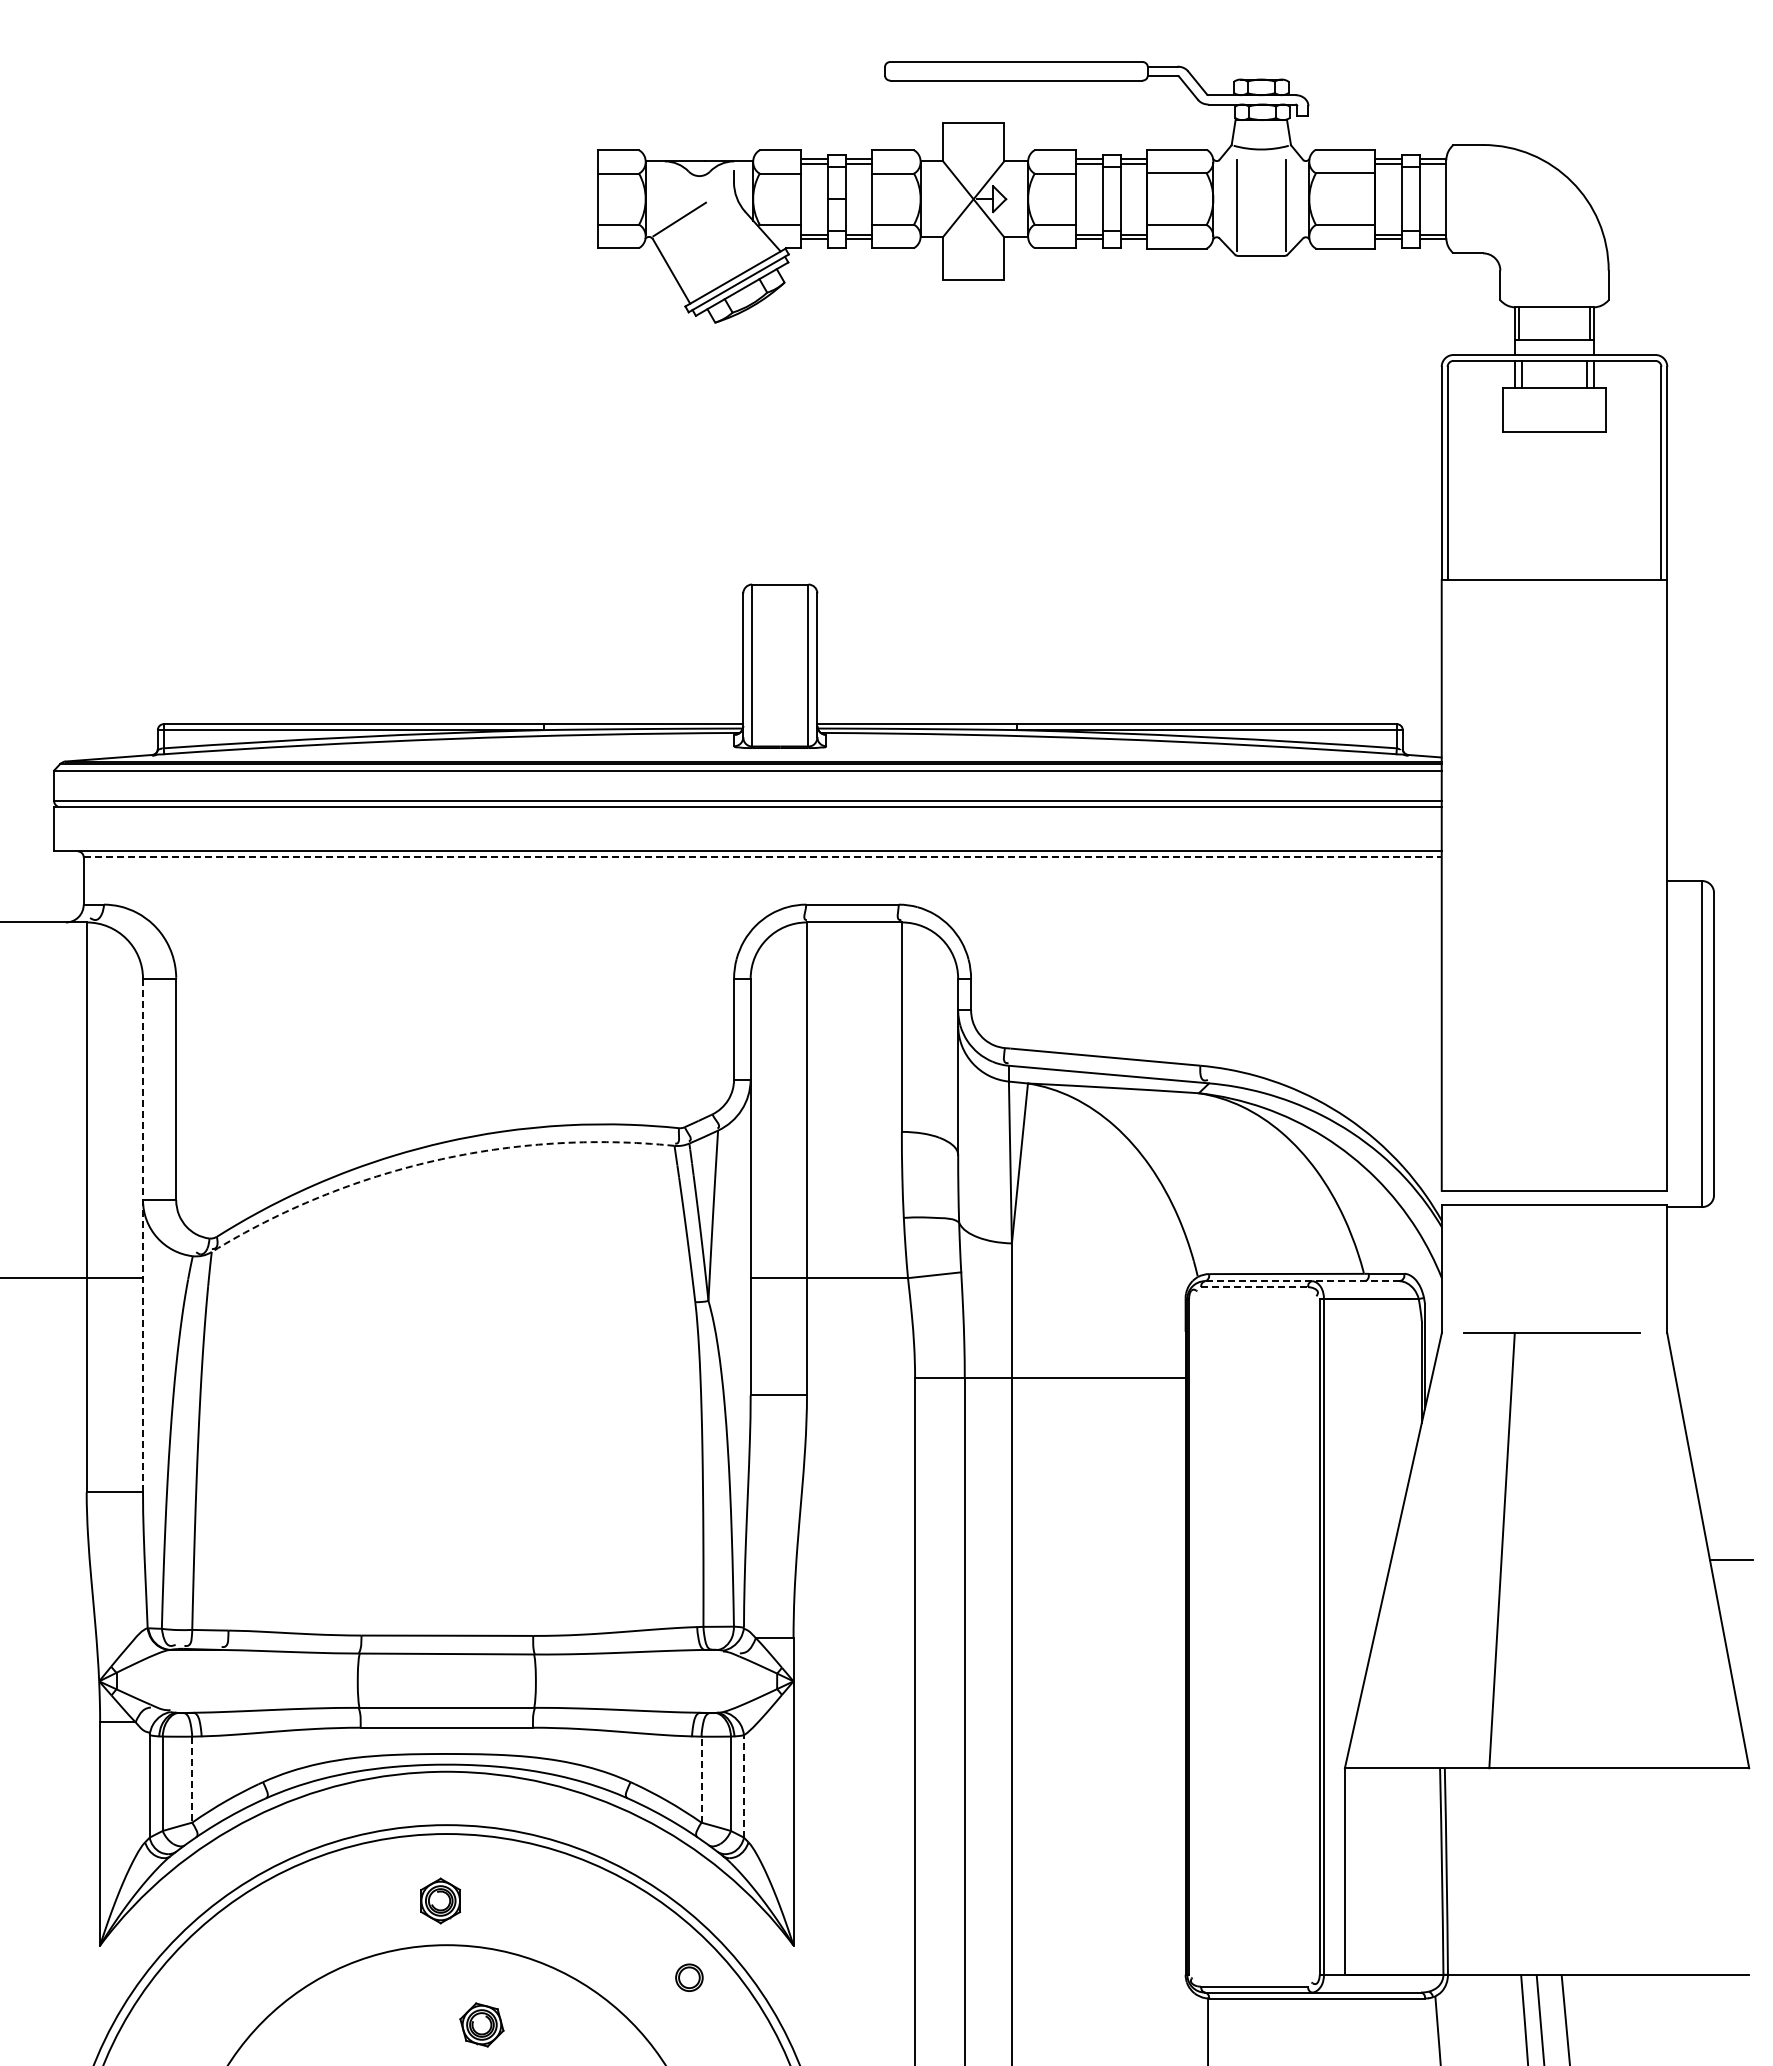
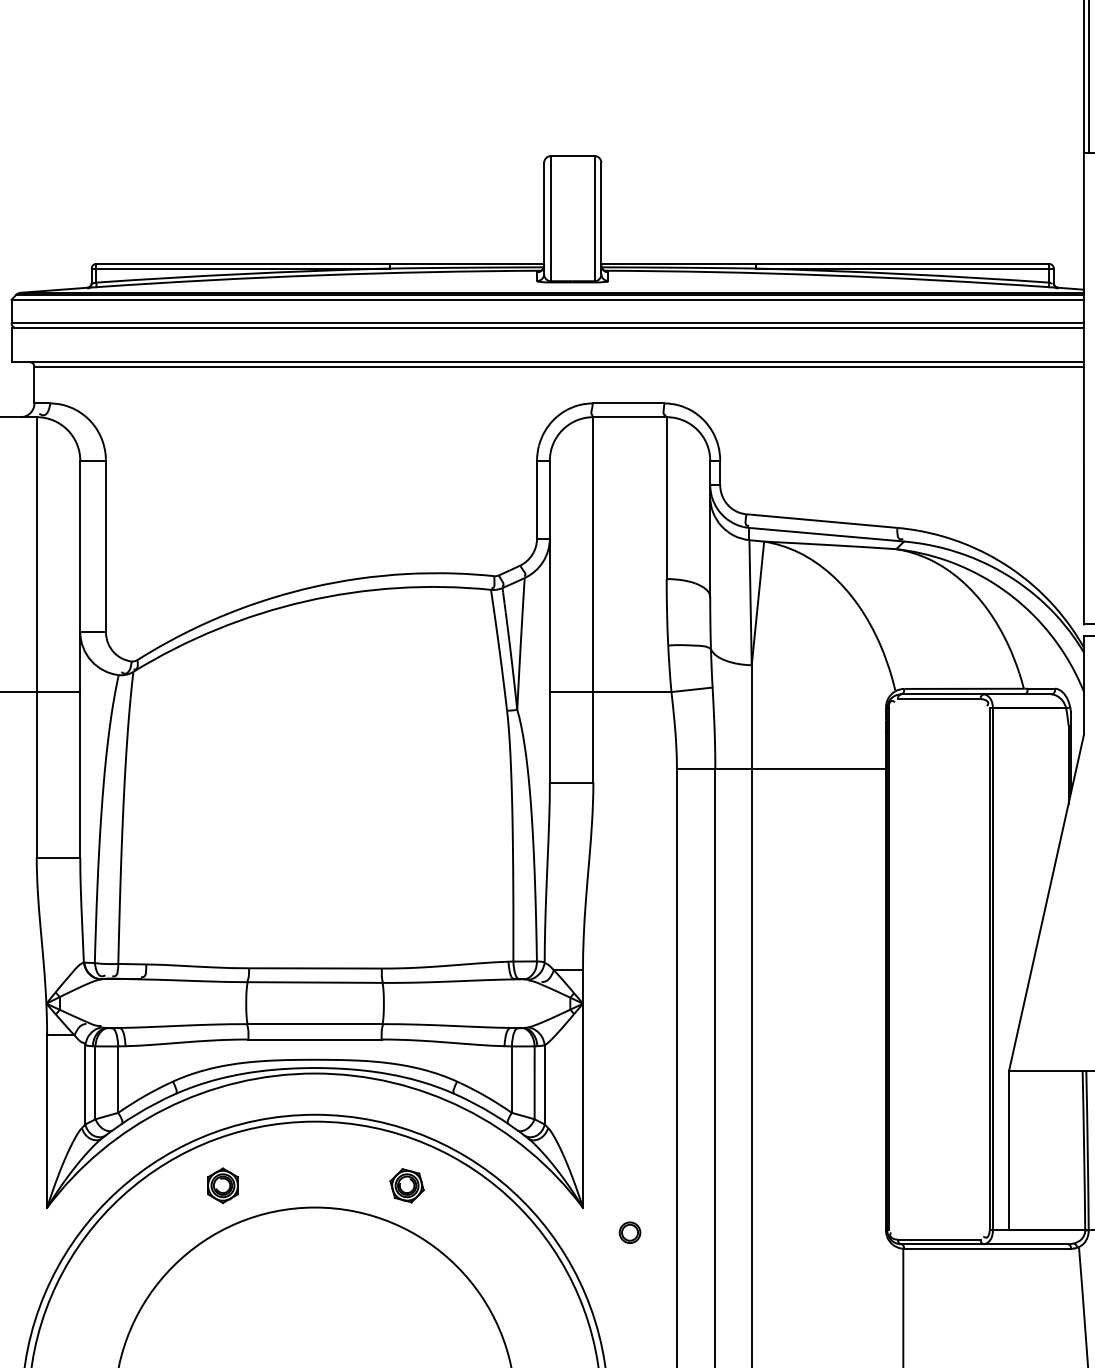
line: (762, 857) -> (559, 366), dashed -> solid
arc: (434, 1160) -> (305, 601), dashed -> solid
line: (143, 1235) -> (80, 659), dashed -> solid
line: (1301, 1281) -> (975, 694), dashed -> solid
line: (1254, 1287) -> (939, 699), dashed -> solid
line: (701, 1779) -> (511, 1079), dashed -> solid
line: (192, 1780) -> (118, 1080), dashed -> solid
line: (743, 1785) -> (544, 1084), dashed -> solid
part: (440, 1900) -> (222, 1185), moved
part: (689, 1977) -> (630, 1232), moved
part: (481, 2024) -> (406, 1185), moved

